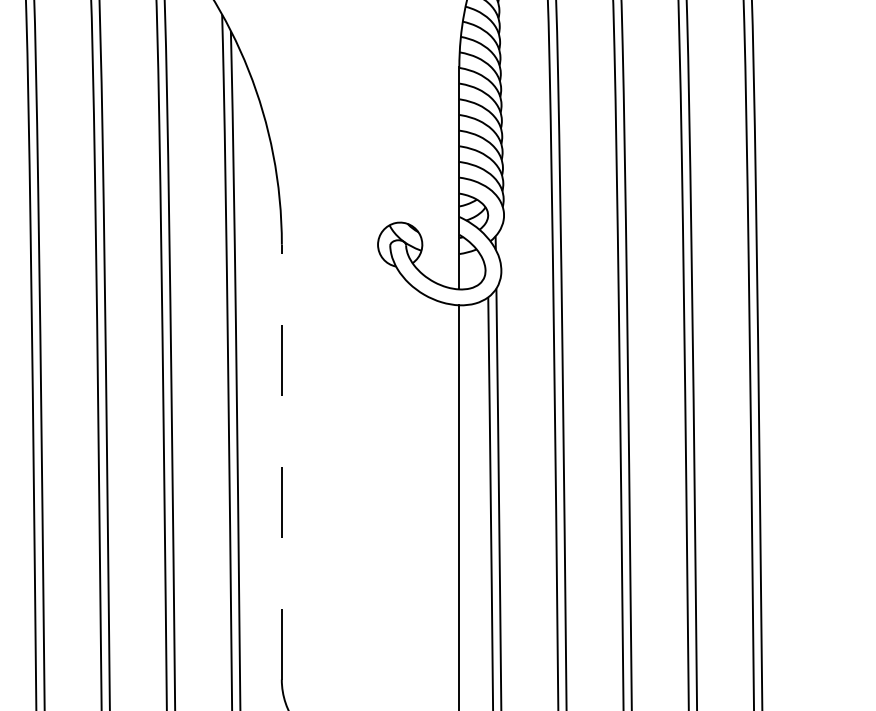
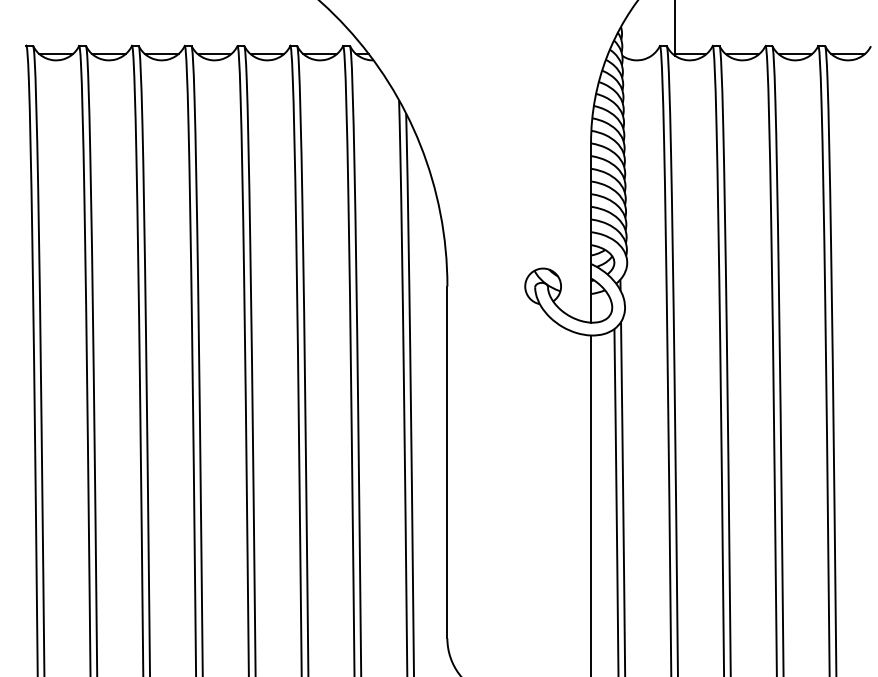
line: (281, 462) -> (447, 462), dashed -> solid

